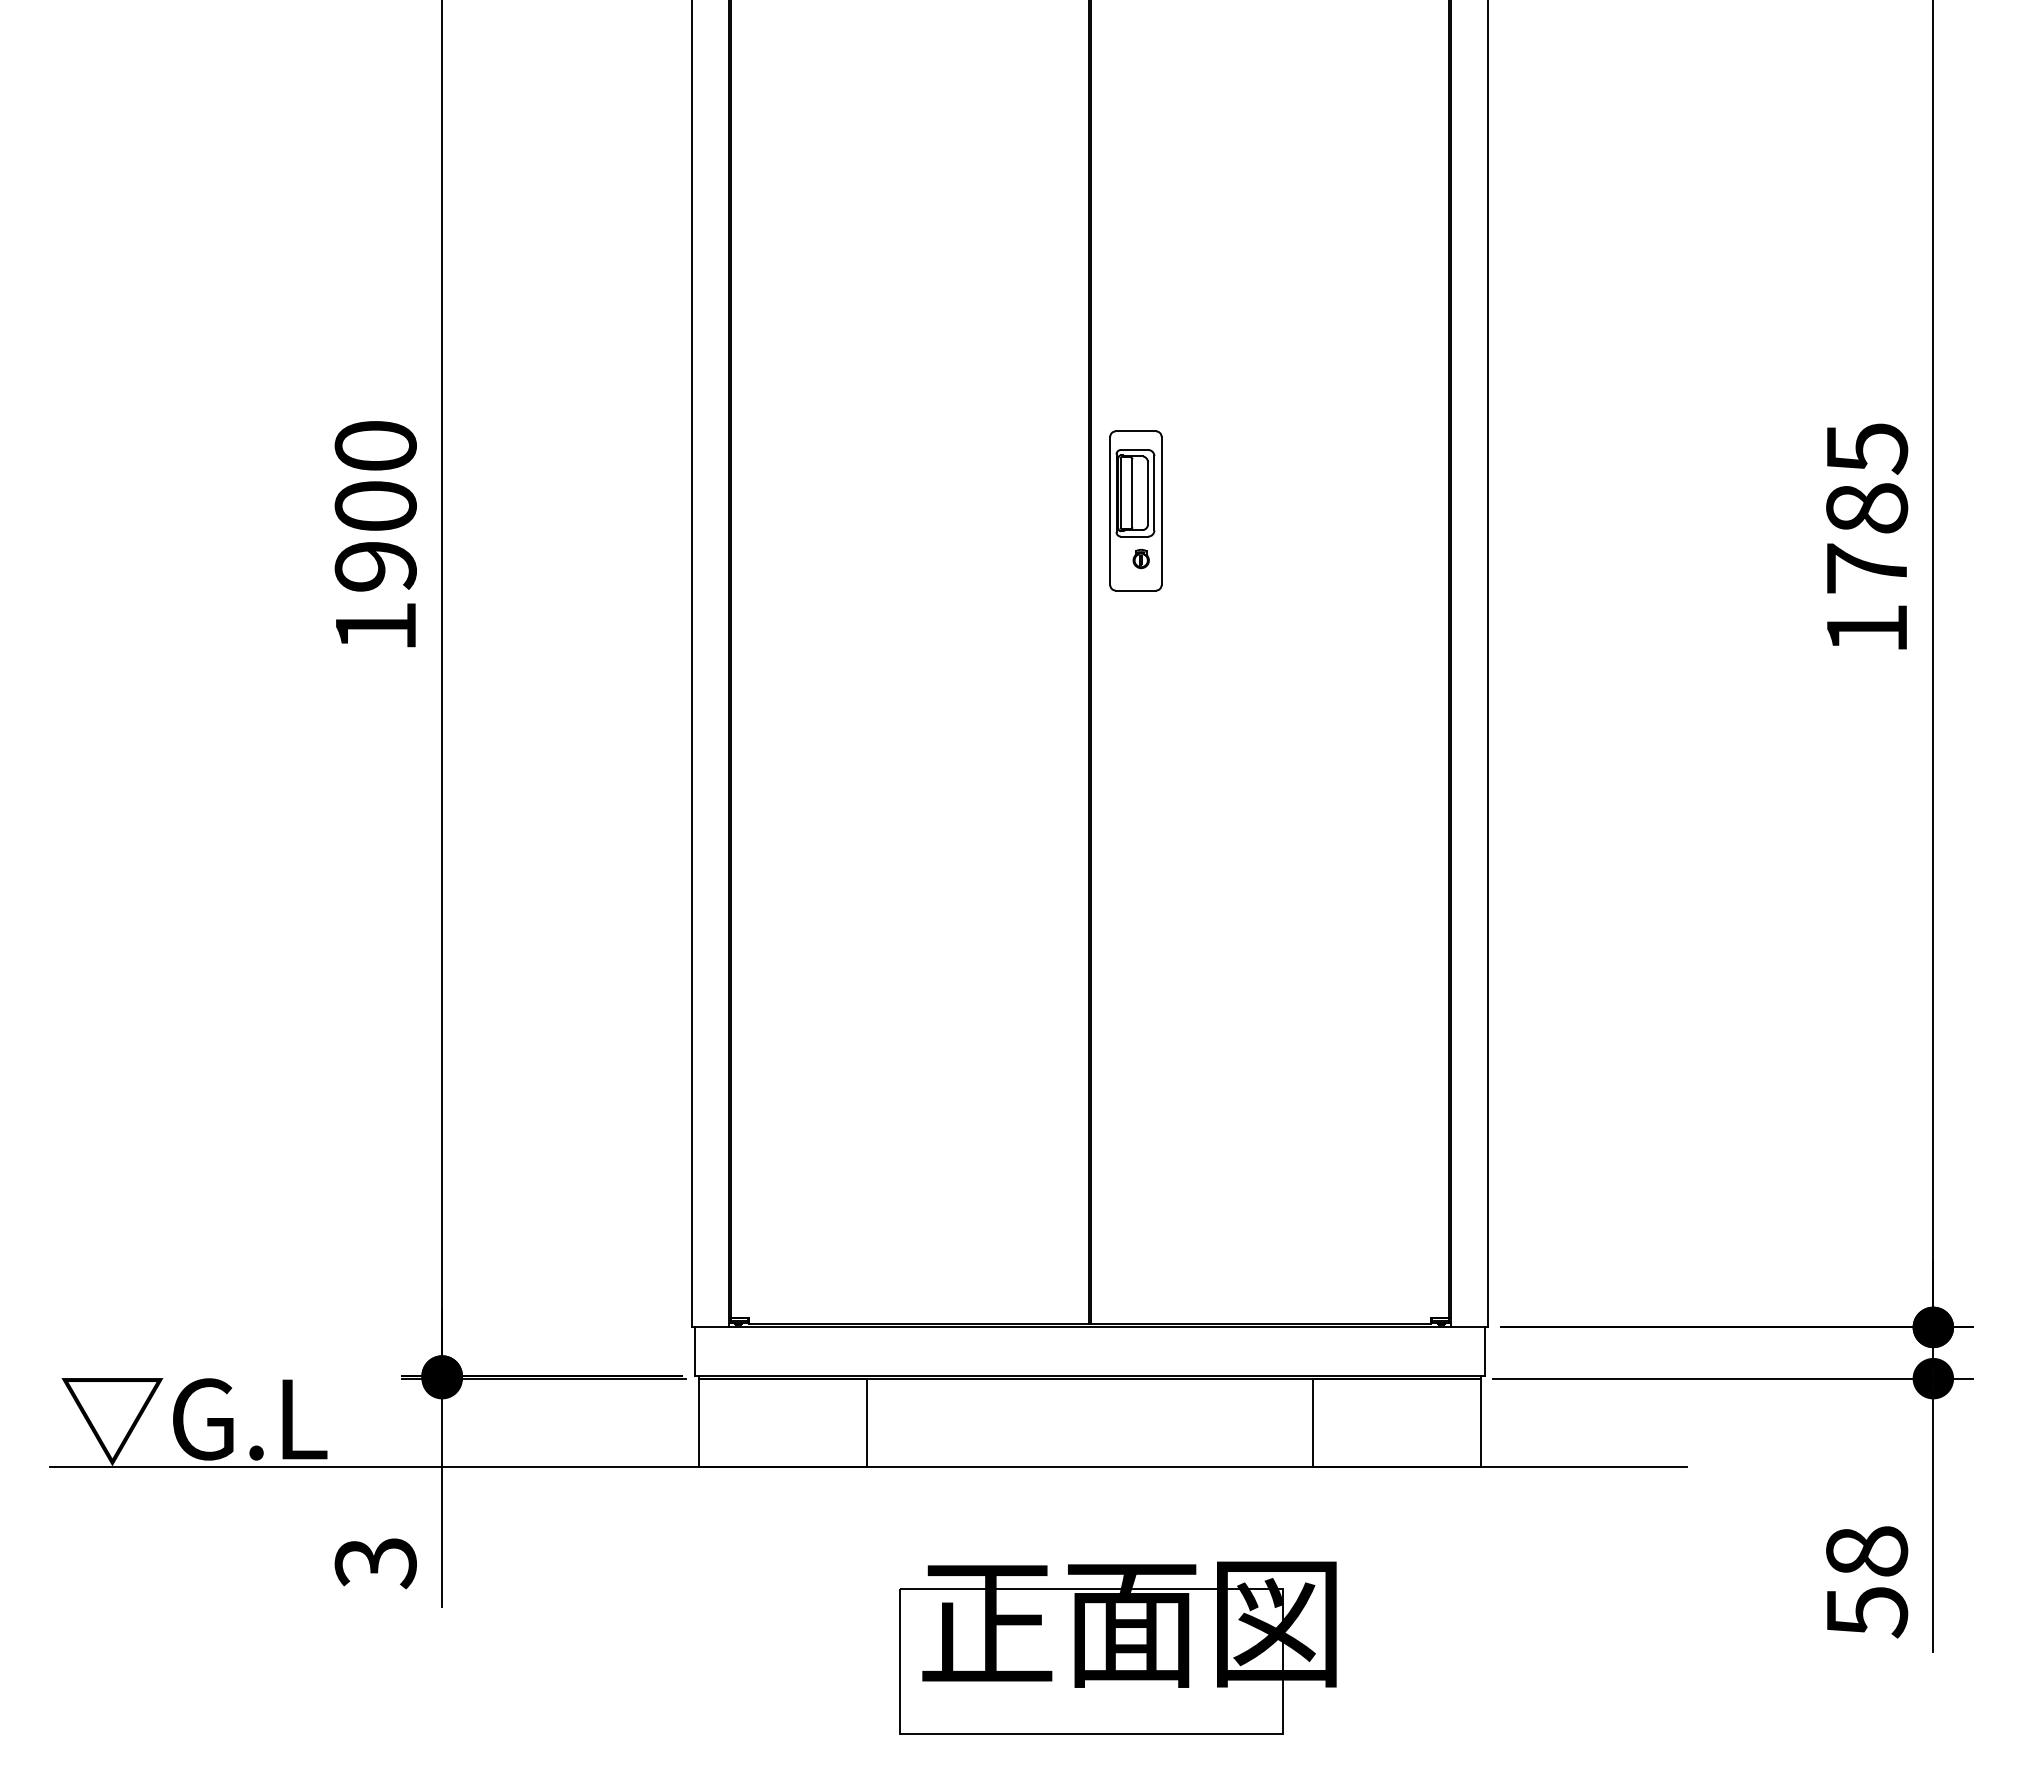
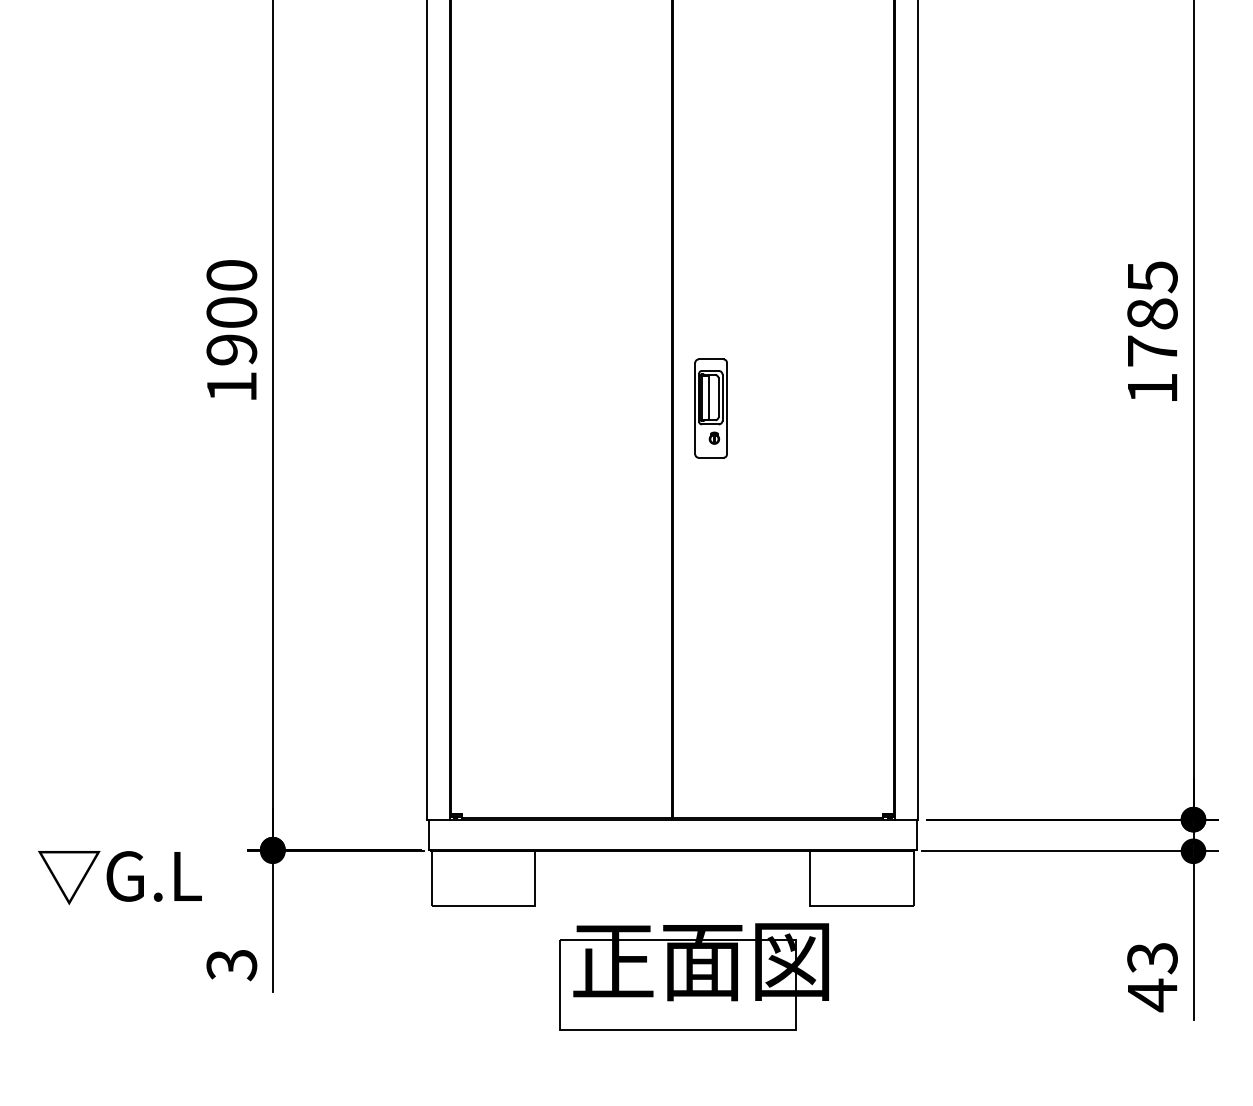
part: (1134, 510) -> (710, 408), moved
line: (867, 1466) -> (535, 905), removed
text: (1866, 1583) -> (1152, 977), 58 -> 43
part: (1117, 1647) -> (693, 976), moved

